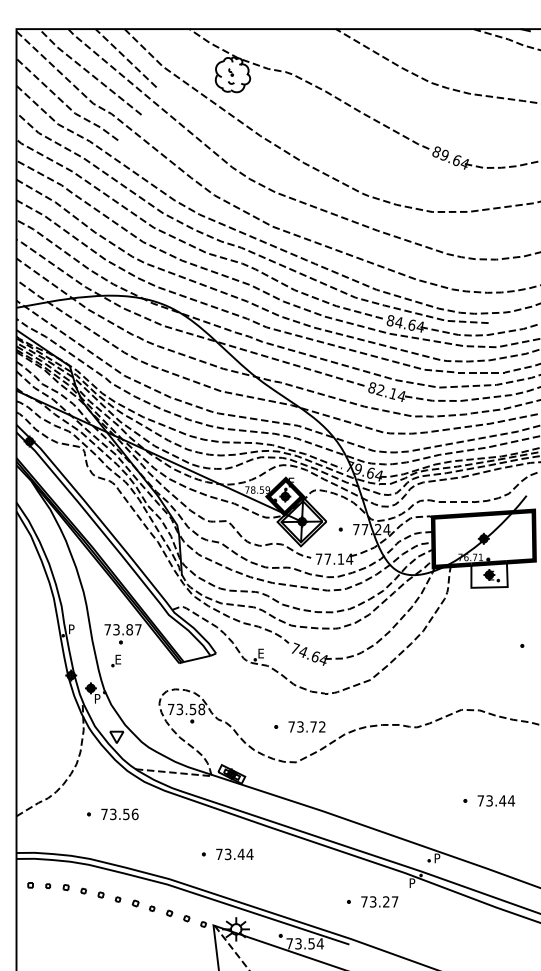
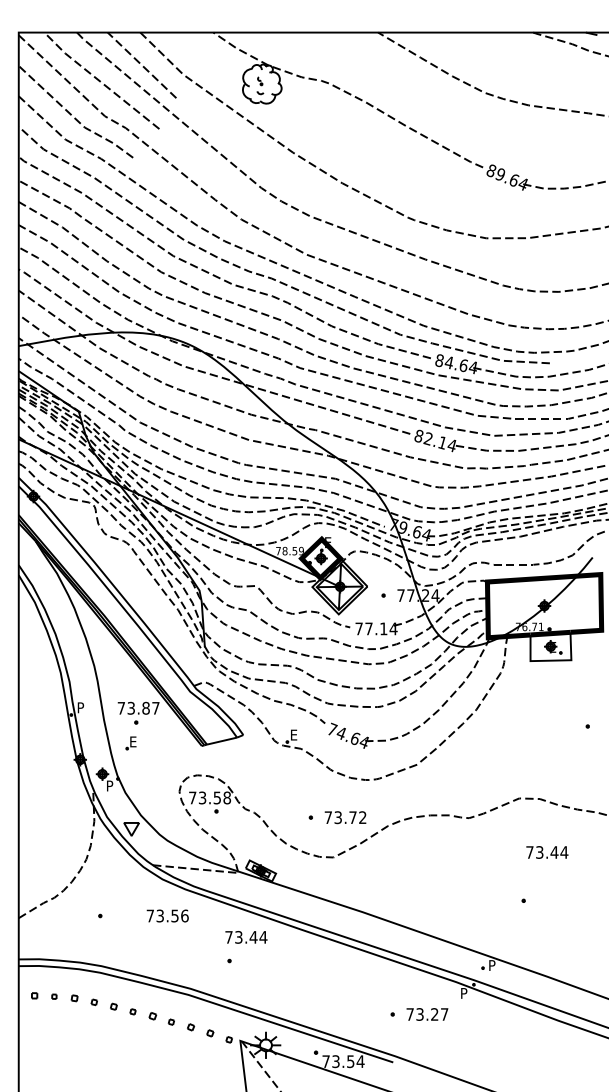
text: (496, 800) -> (547, 852), moved
text: (119, 814) -> (167, 916), moved
text: (234, 854) -> (246, 937), moved

